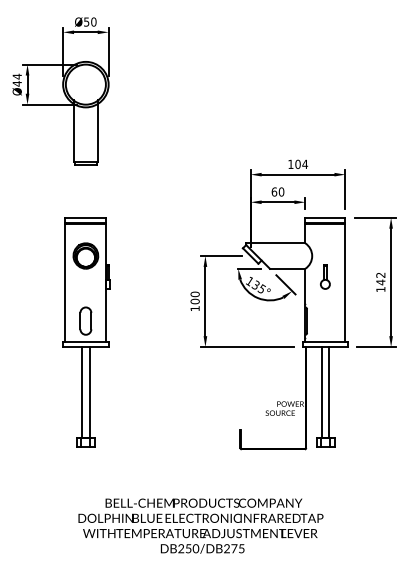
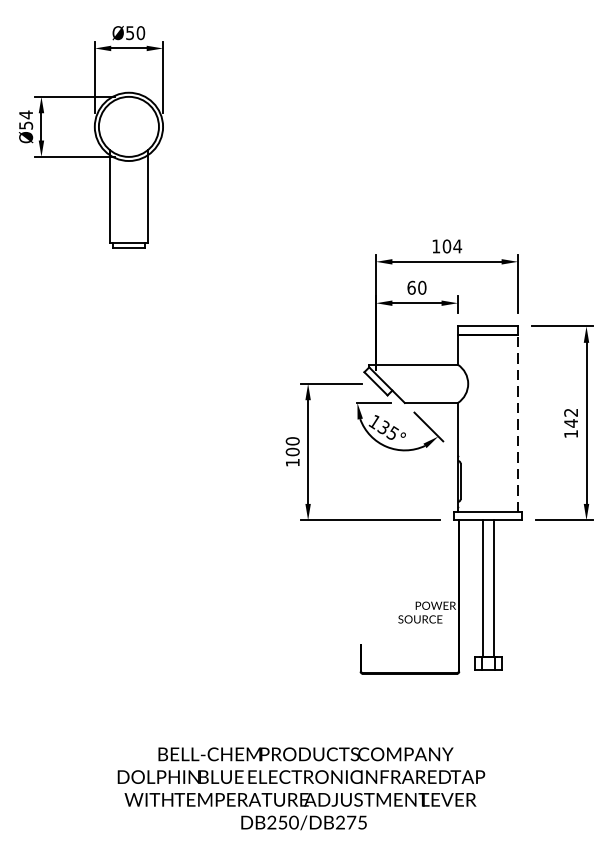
text: (16, 83) -> (24, 125), Ø44 -> Ø54
part: (325, 276) -> (488, 414), removed
line: (345, 282) -> (518, 423), solid -> dashed
part: (86, 332) -> (129, 498), removed

